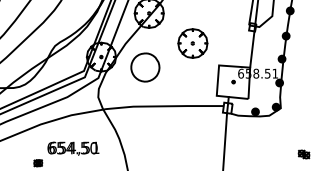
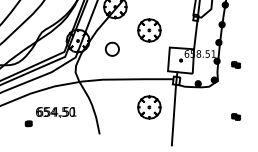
part: (145, 67) -> (112, 49), size x0.6
part: (304, 87) -> (236, 64), added
part: (193, 142) -> (149, 107), added

